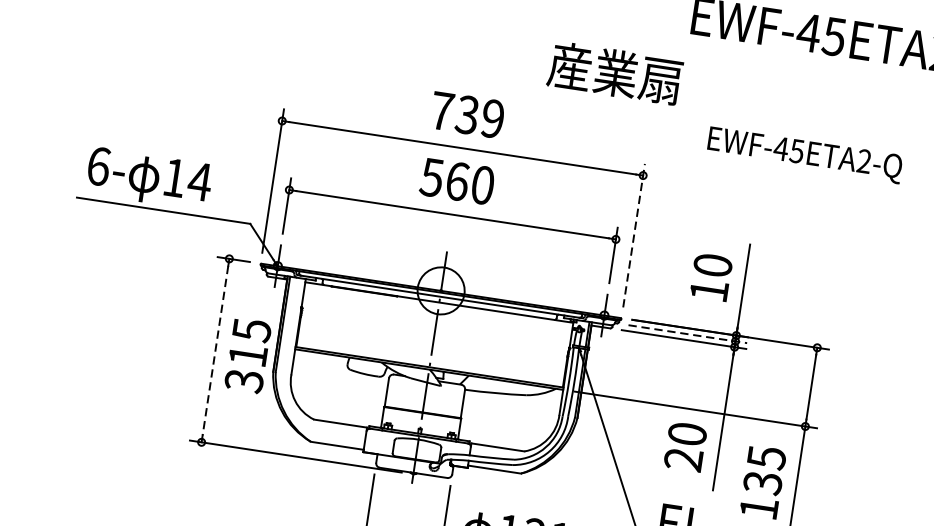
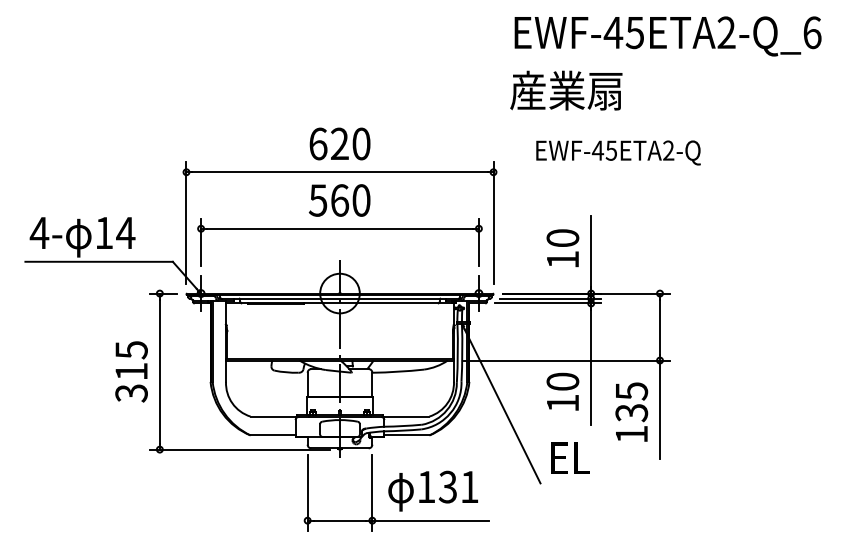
text: (615, 73) -> (566, 90), moved
text: (467, 114) -> (339, 143), 739 -> 620
text: (805, 154) -> (618, 152), moved
text: (98, 165) -> (39, 232), 6- -> 4-
line: (634, 234) -> (493, 222), dashed -> solid
line: (688, 334) -> (551, 298), dashed -> solid
line: (214, 351) -> (159, 372), dashed -> solid
text: (248, 355) -> (131, 371), moved
text: (683, 459) -> (562, 403), 20 -> 10

